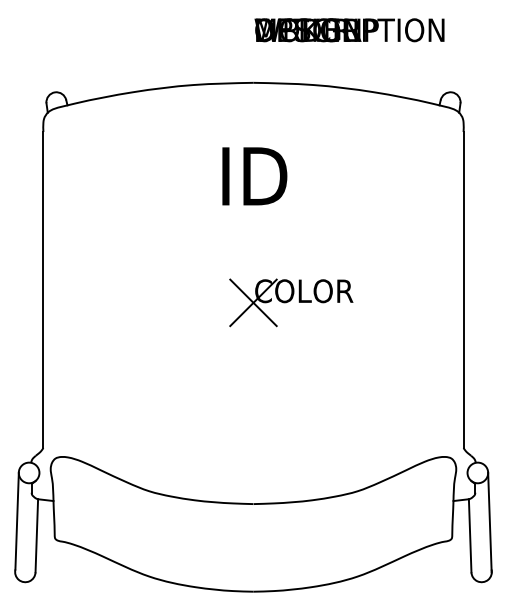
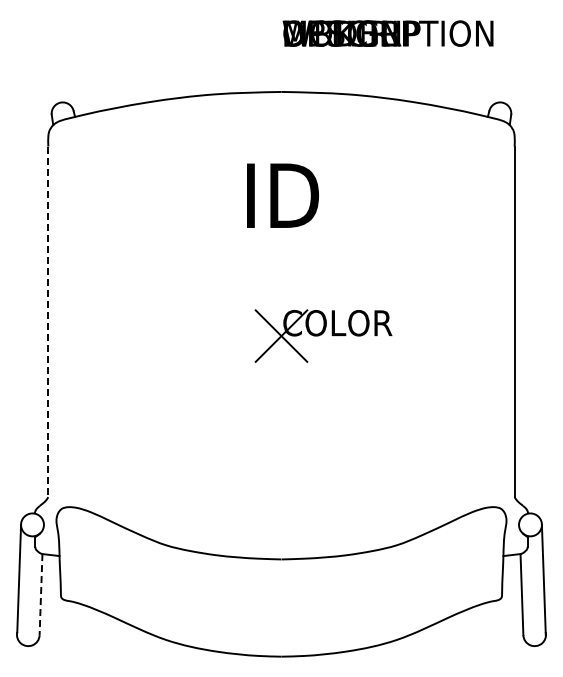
line: (43, 290) -> (48, 322), solid -> dashed
line: (37, 535) -> (41, 594), solid -> dashed

